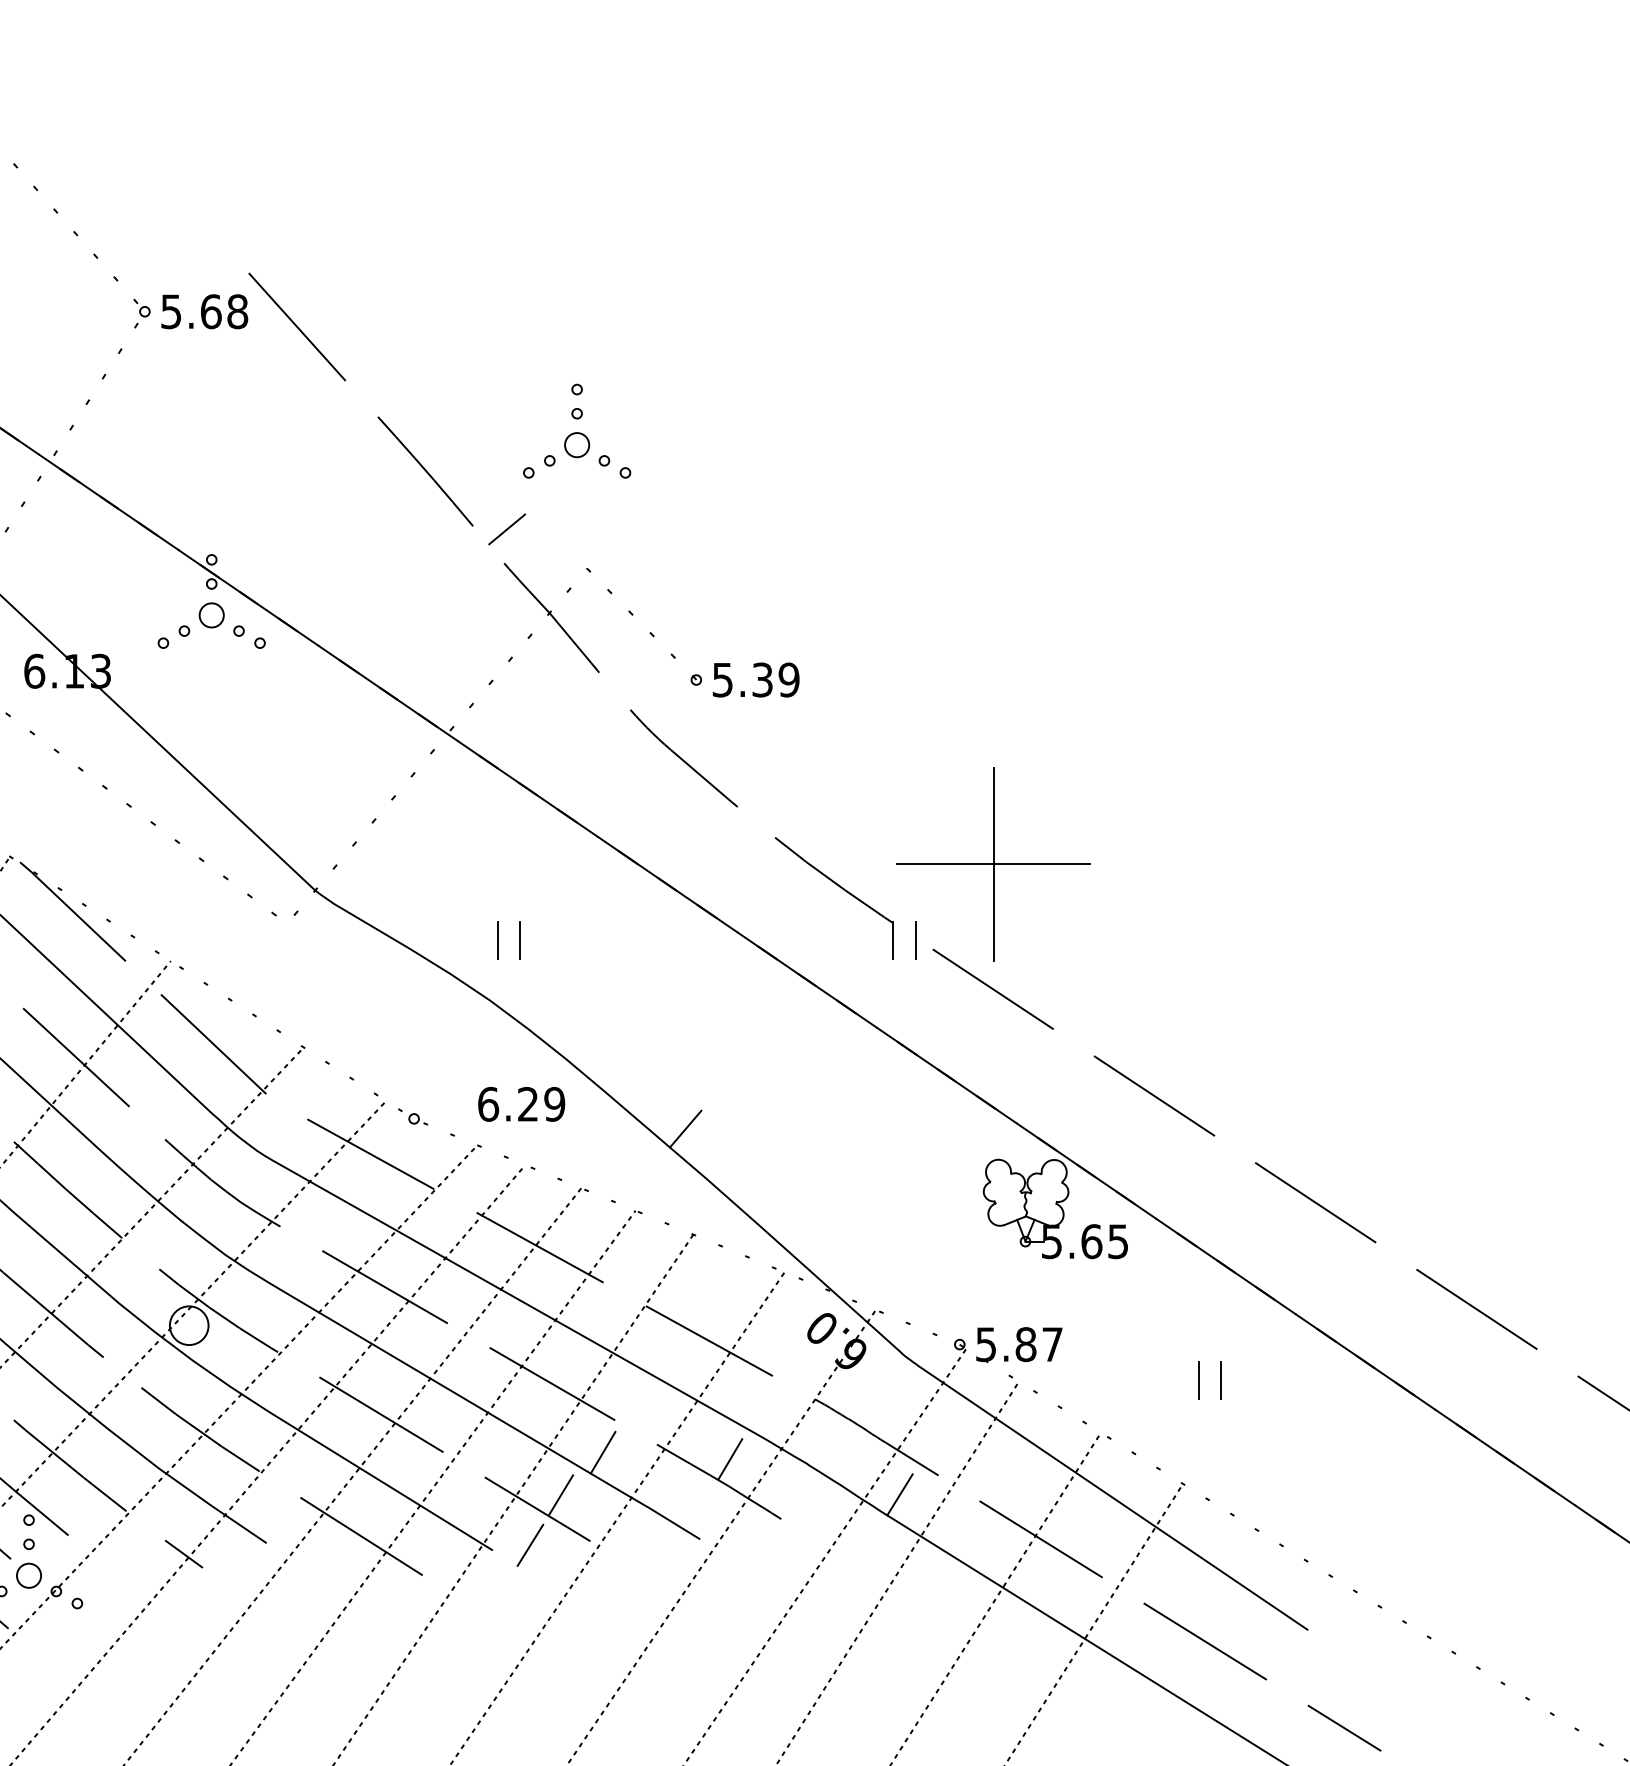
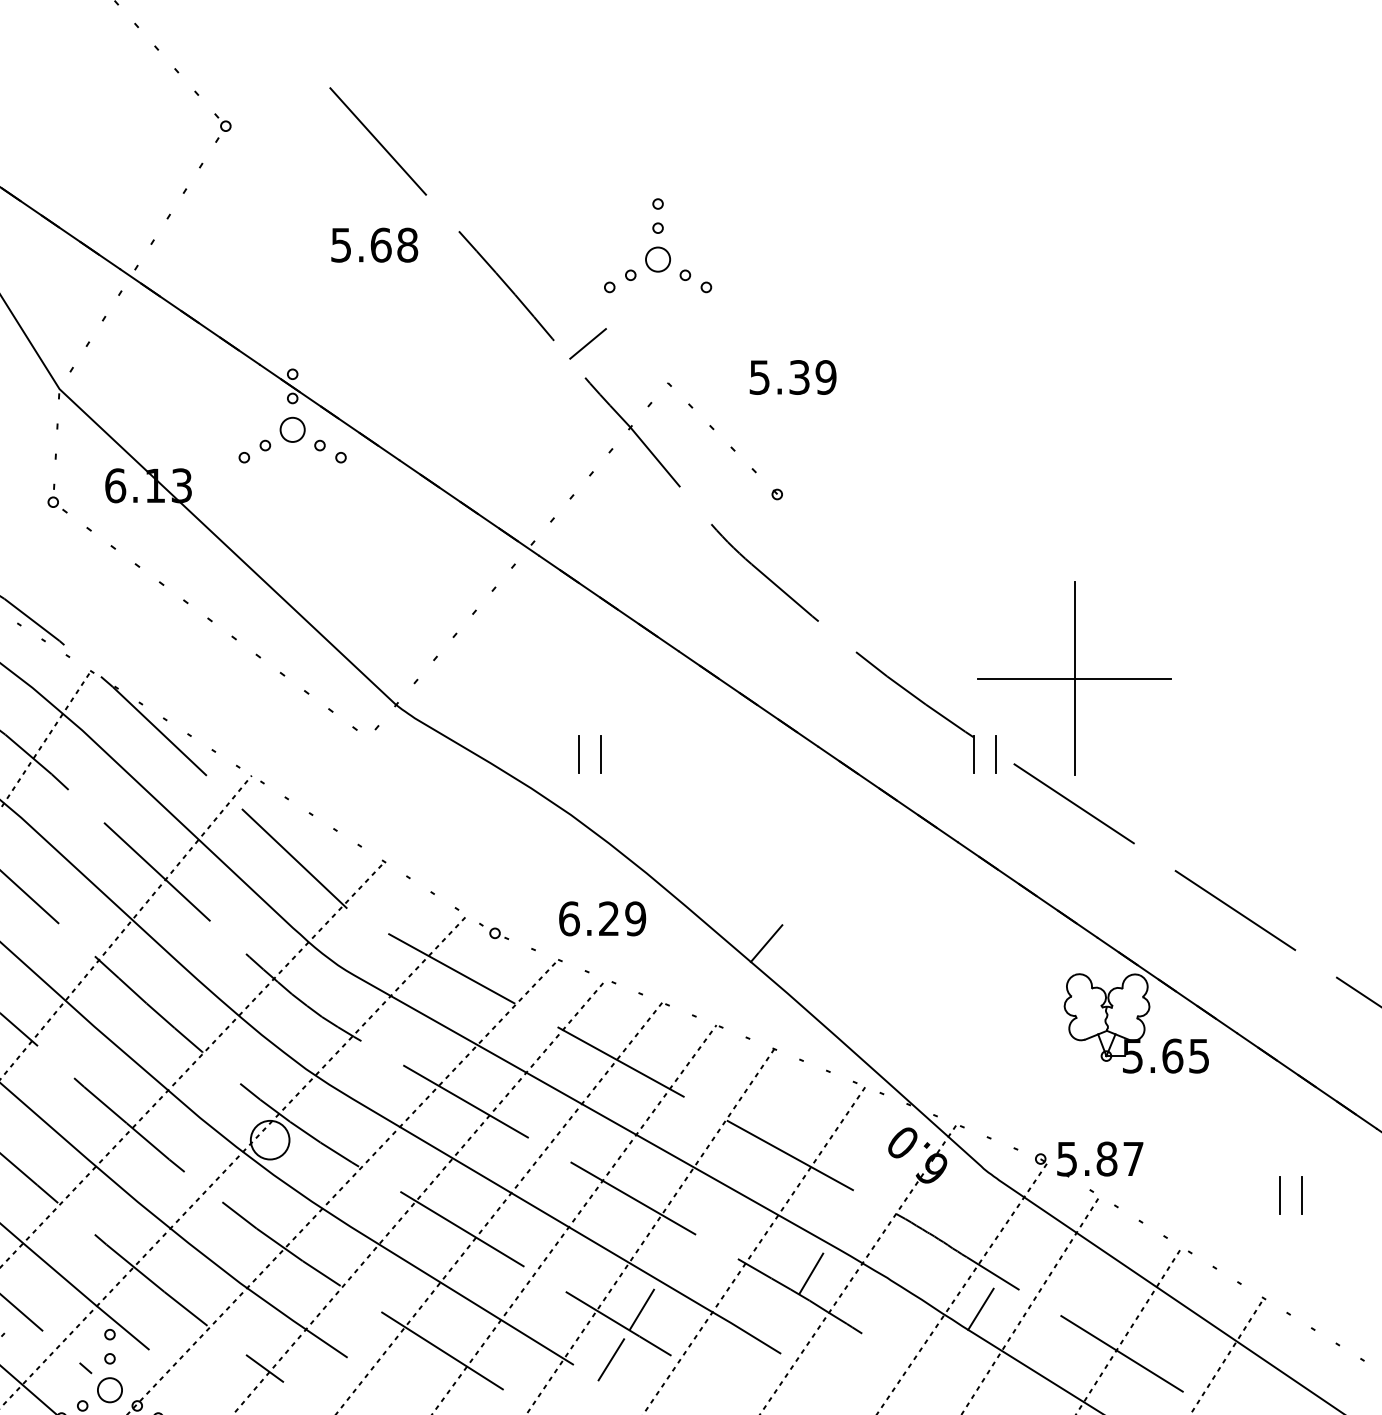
text: (204, 311) -> (374, 244), moved
text: (755, 679) -> (792, 376), moved
line: (602, 1452) -> (683, 1266), removed

